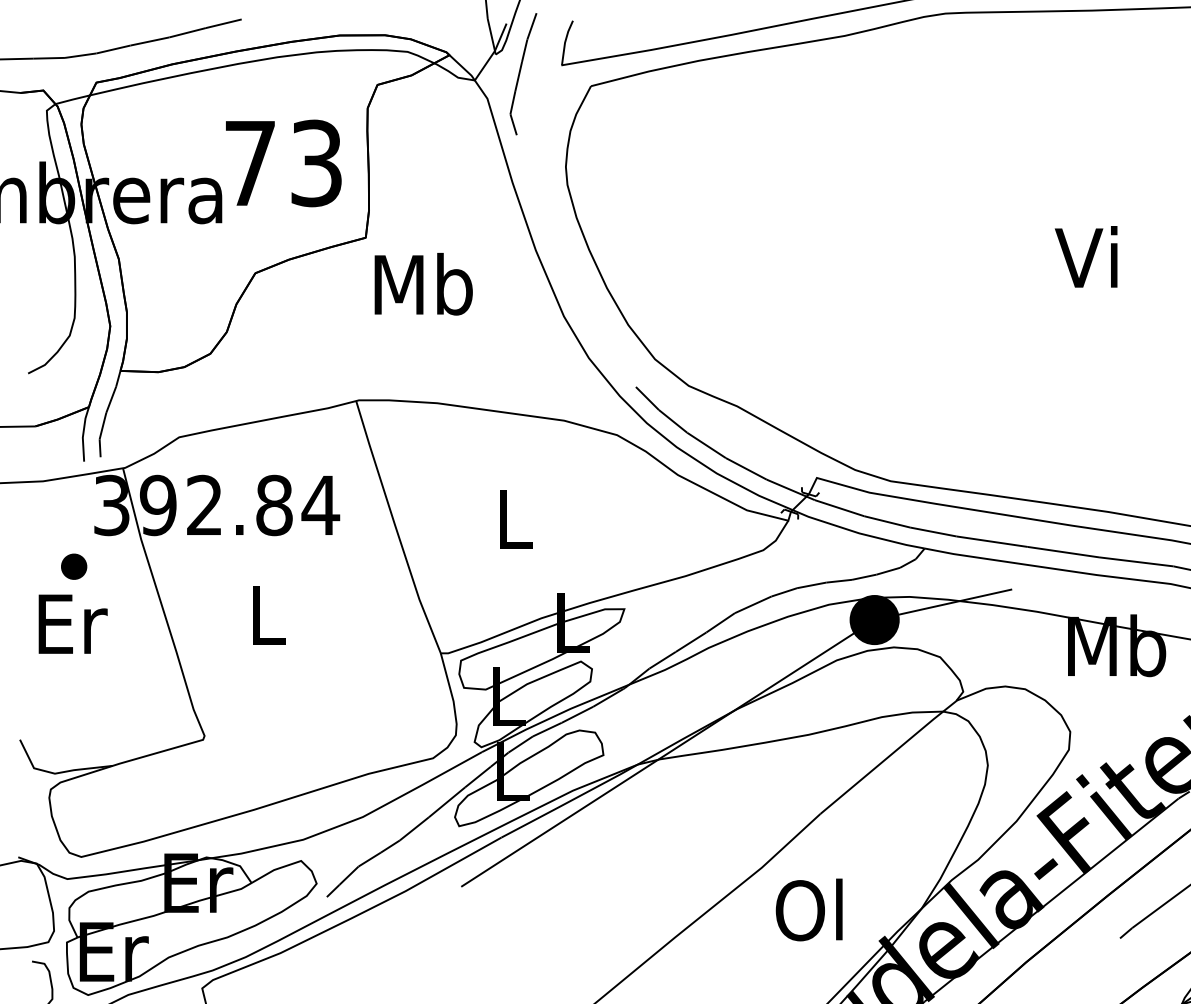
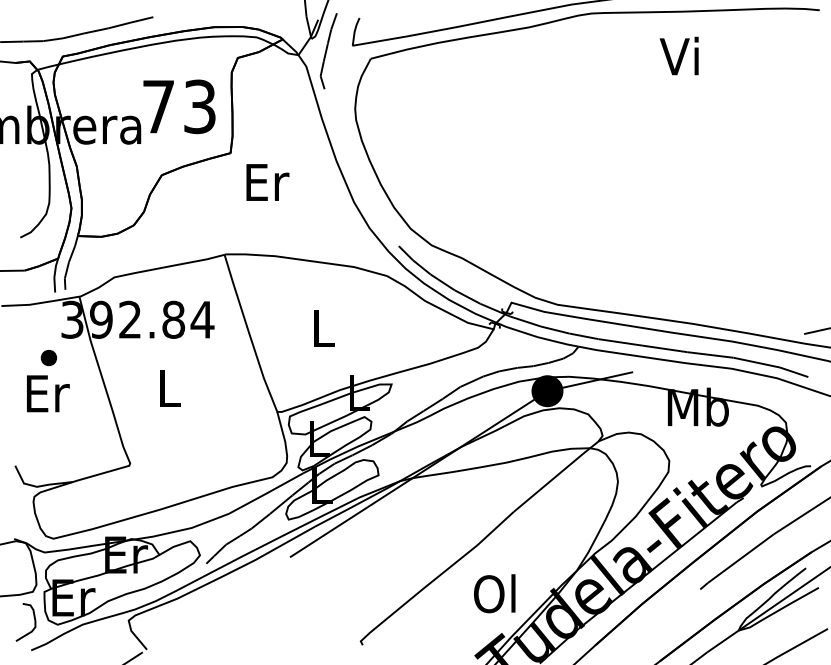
text: (1085, 256) -> (678, 55), moved
text: (423, 283) -> (266, 181), Mb -> Er
text: (808, 909) -> (494, 593), moved

